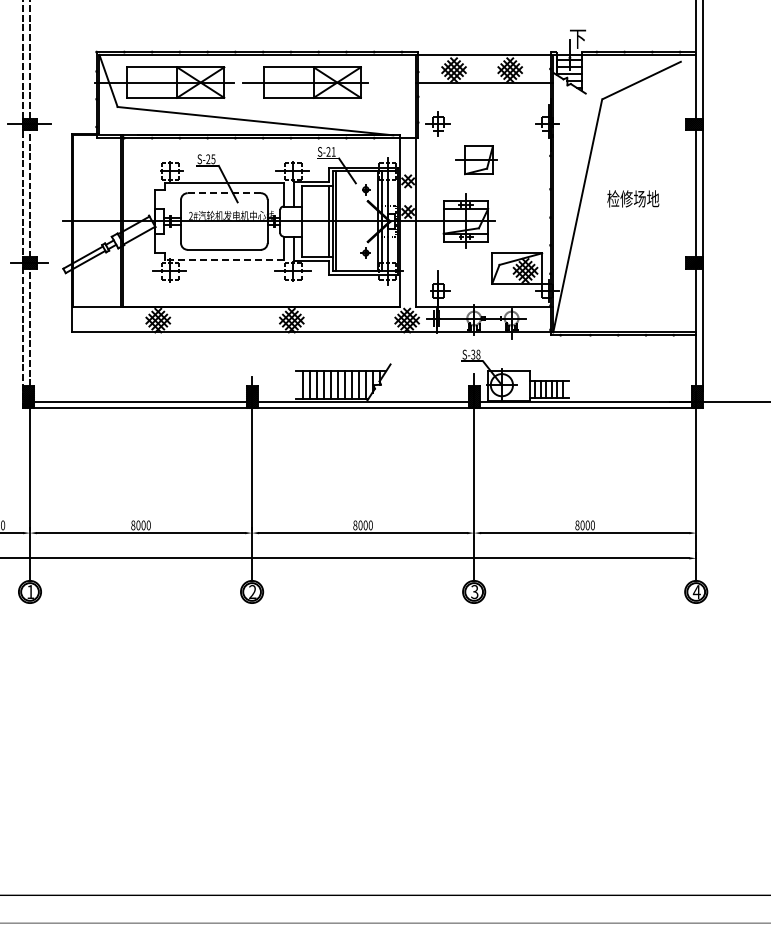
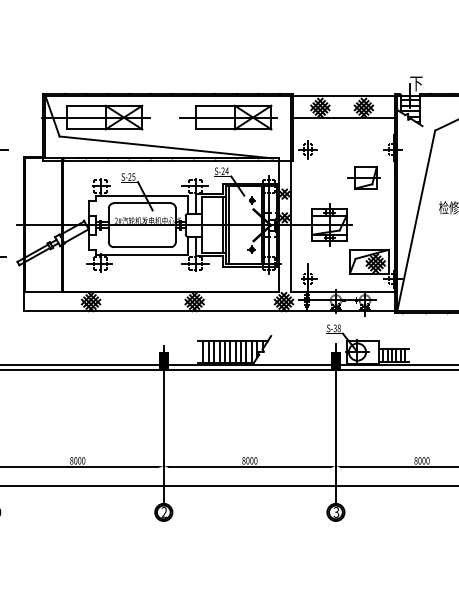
part: (305, 82) -> (228, 117), moved
text: (333, 151) -> (226, 170), S-21 -> S-24
part: (476, 160) -> (364, 177), moved
line: (224, 193) -> (142, 203), dashed -> solid
line: (223, 259) -> (141, 254), dashed -> solid

